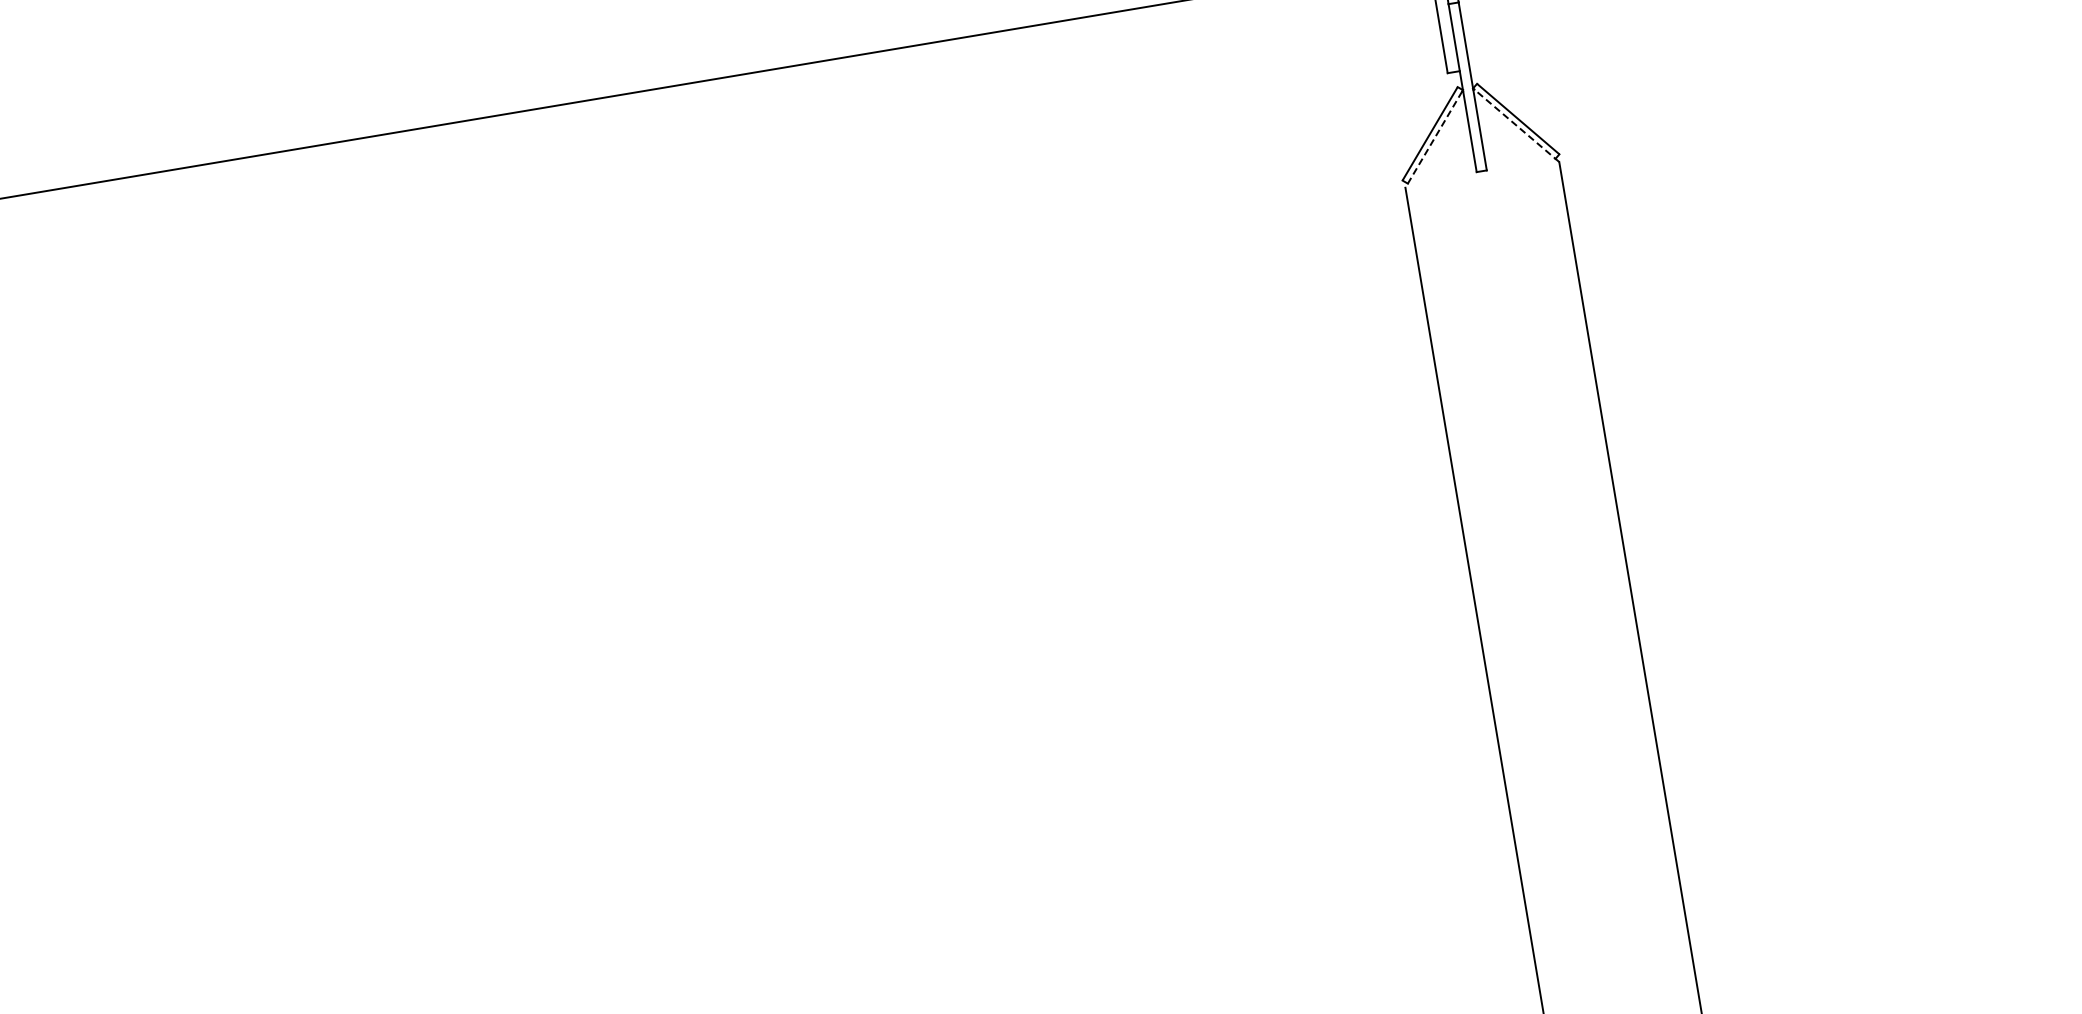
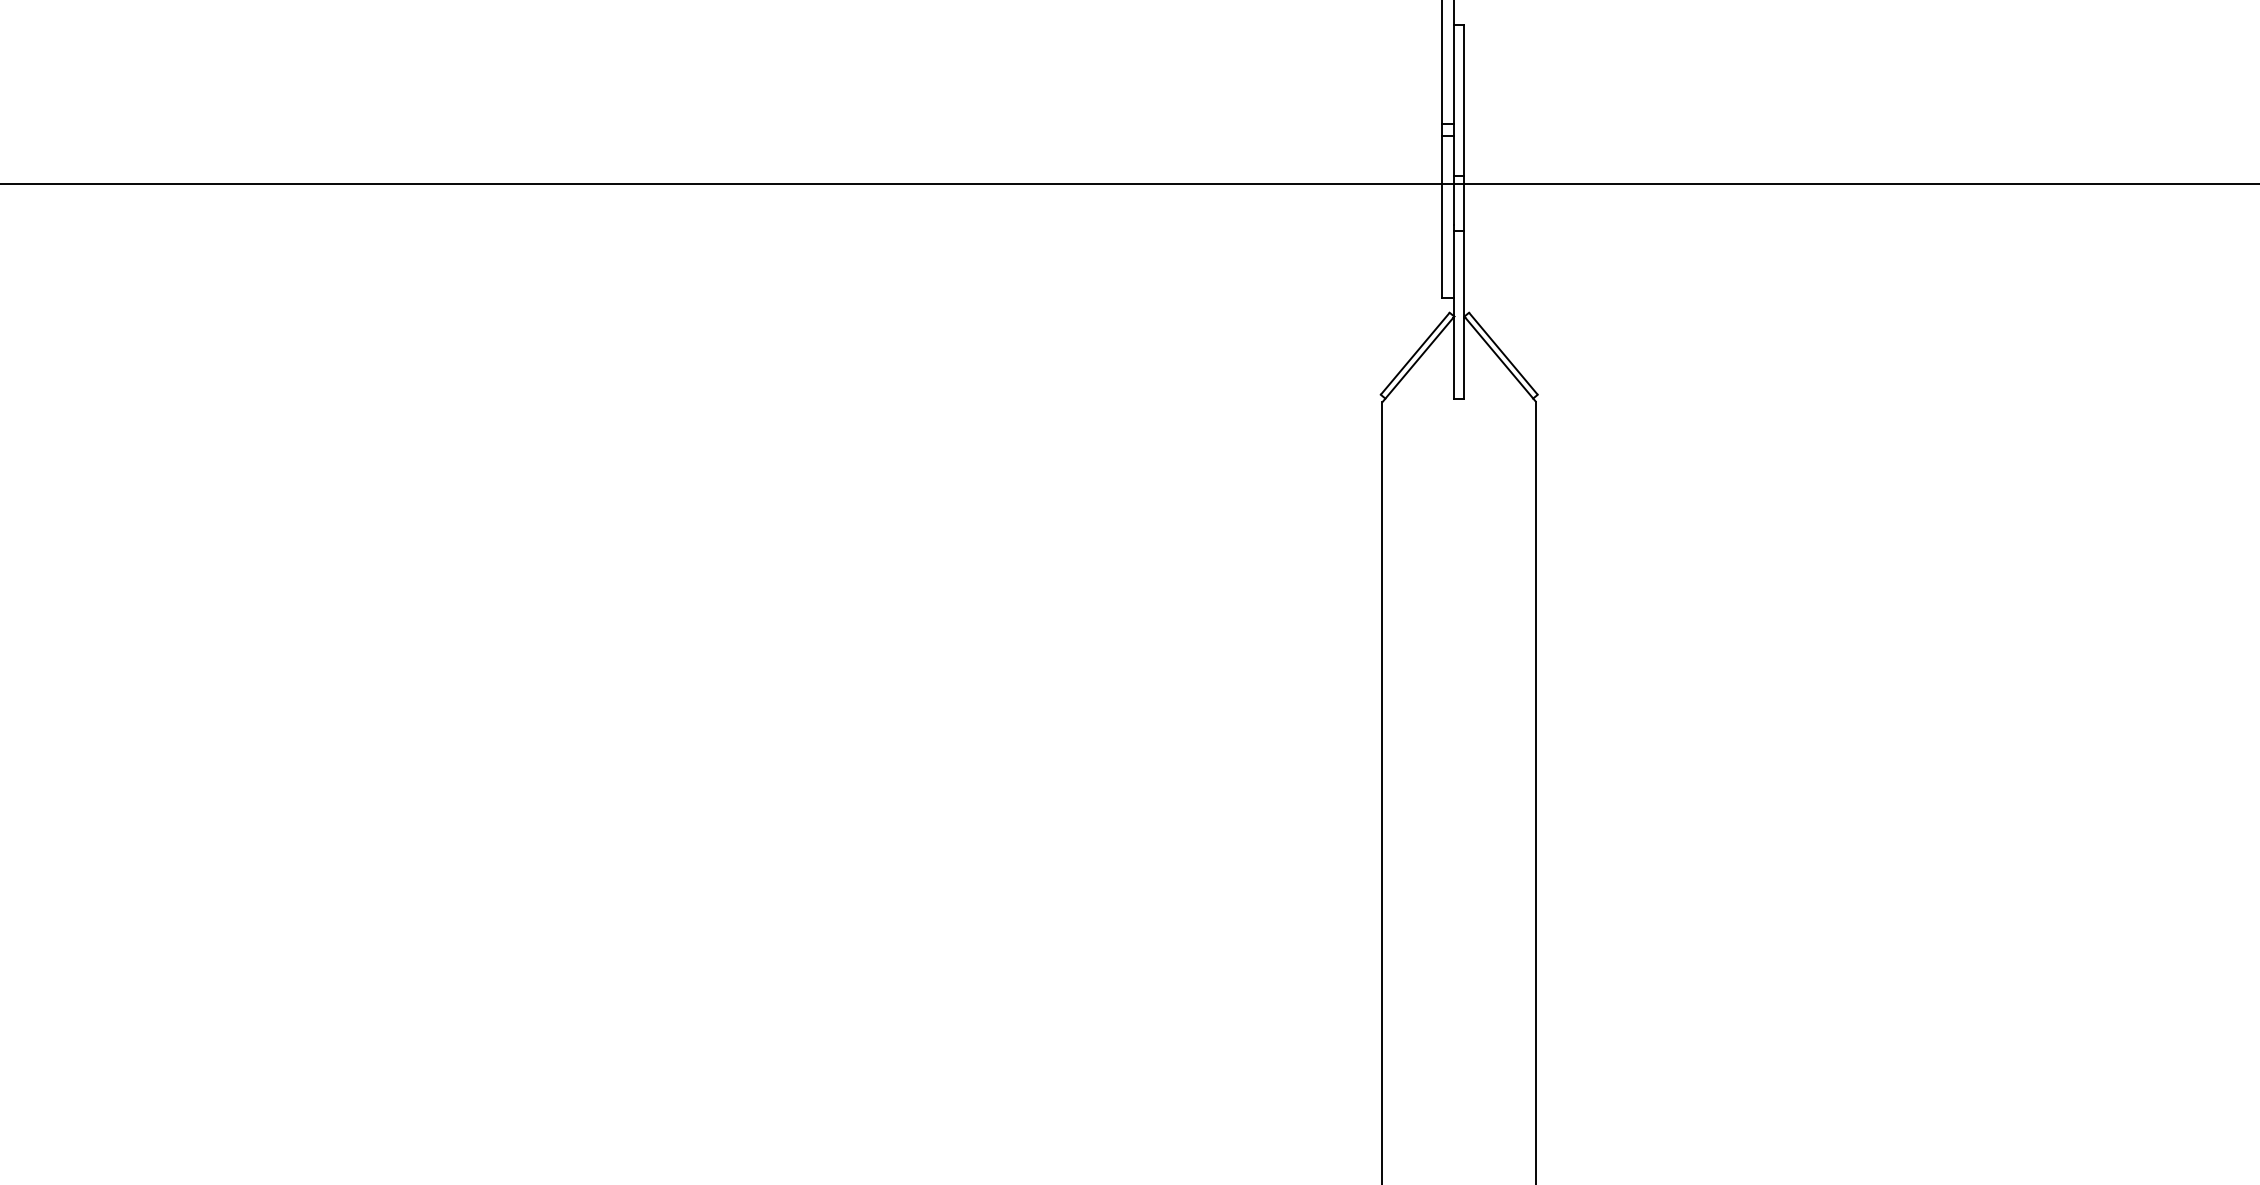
line: (1516, 125) -> (1500, 359), dashed -> solid
line: (1433, 140) -> (1417, 360), dashed -> solid

